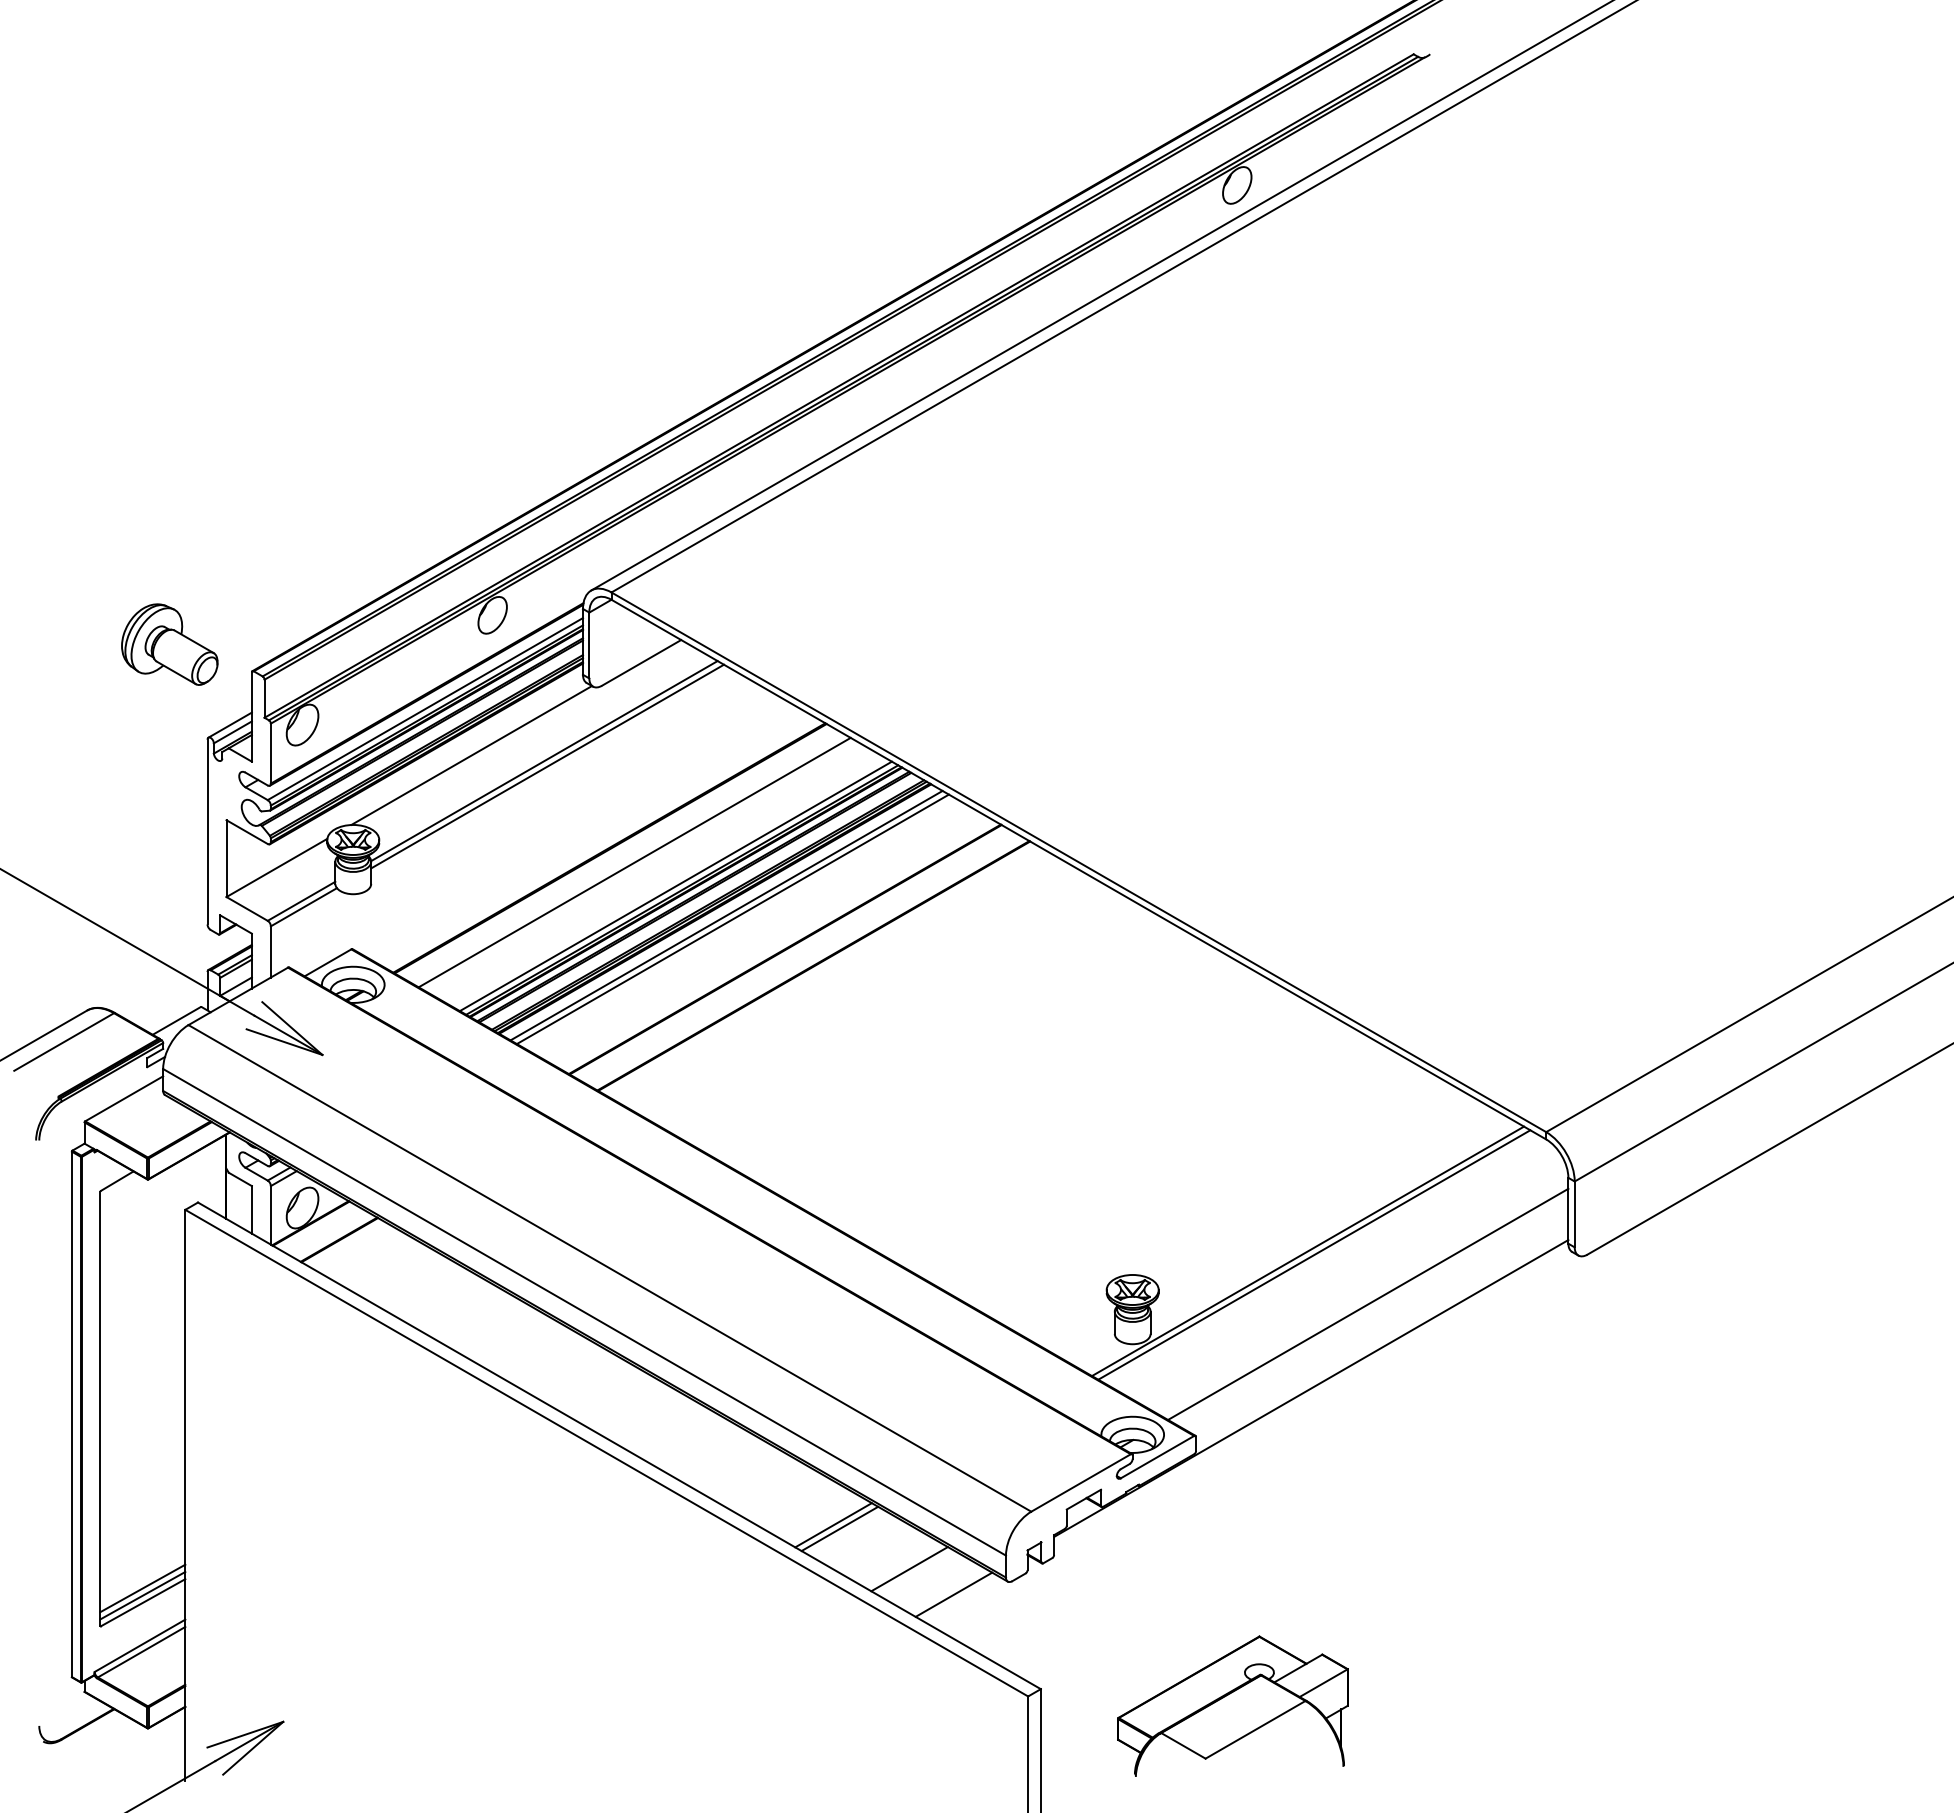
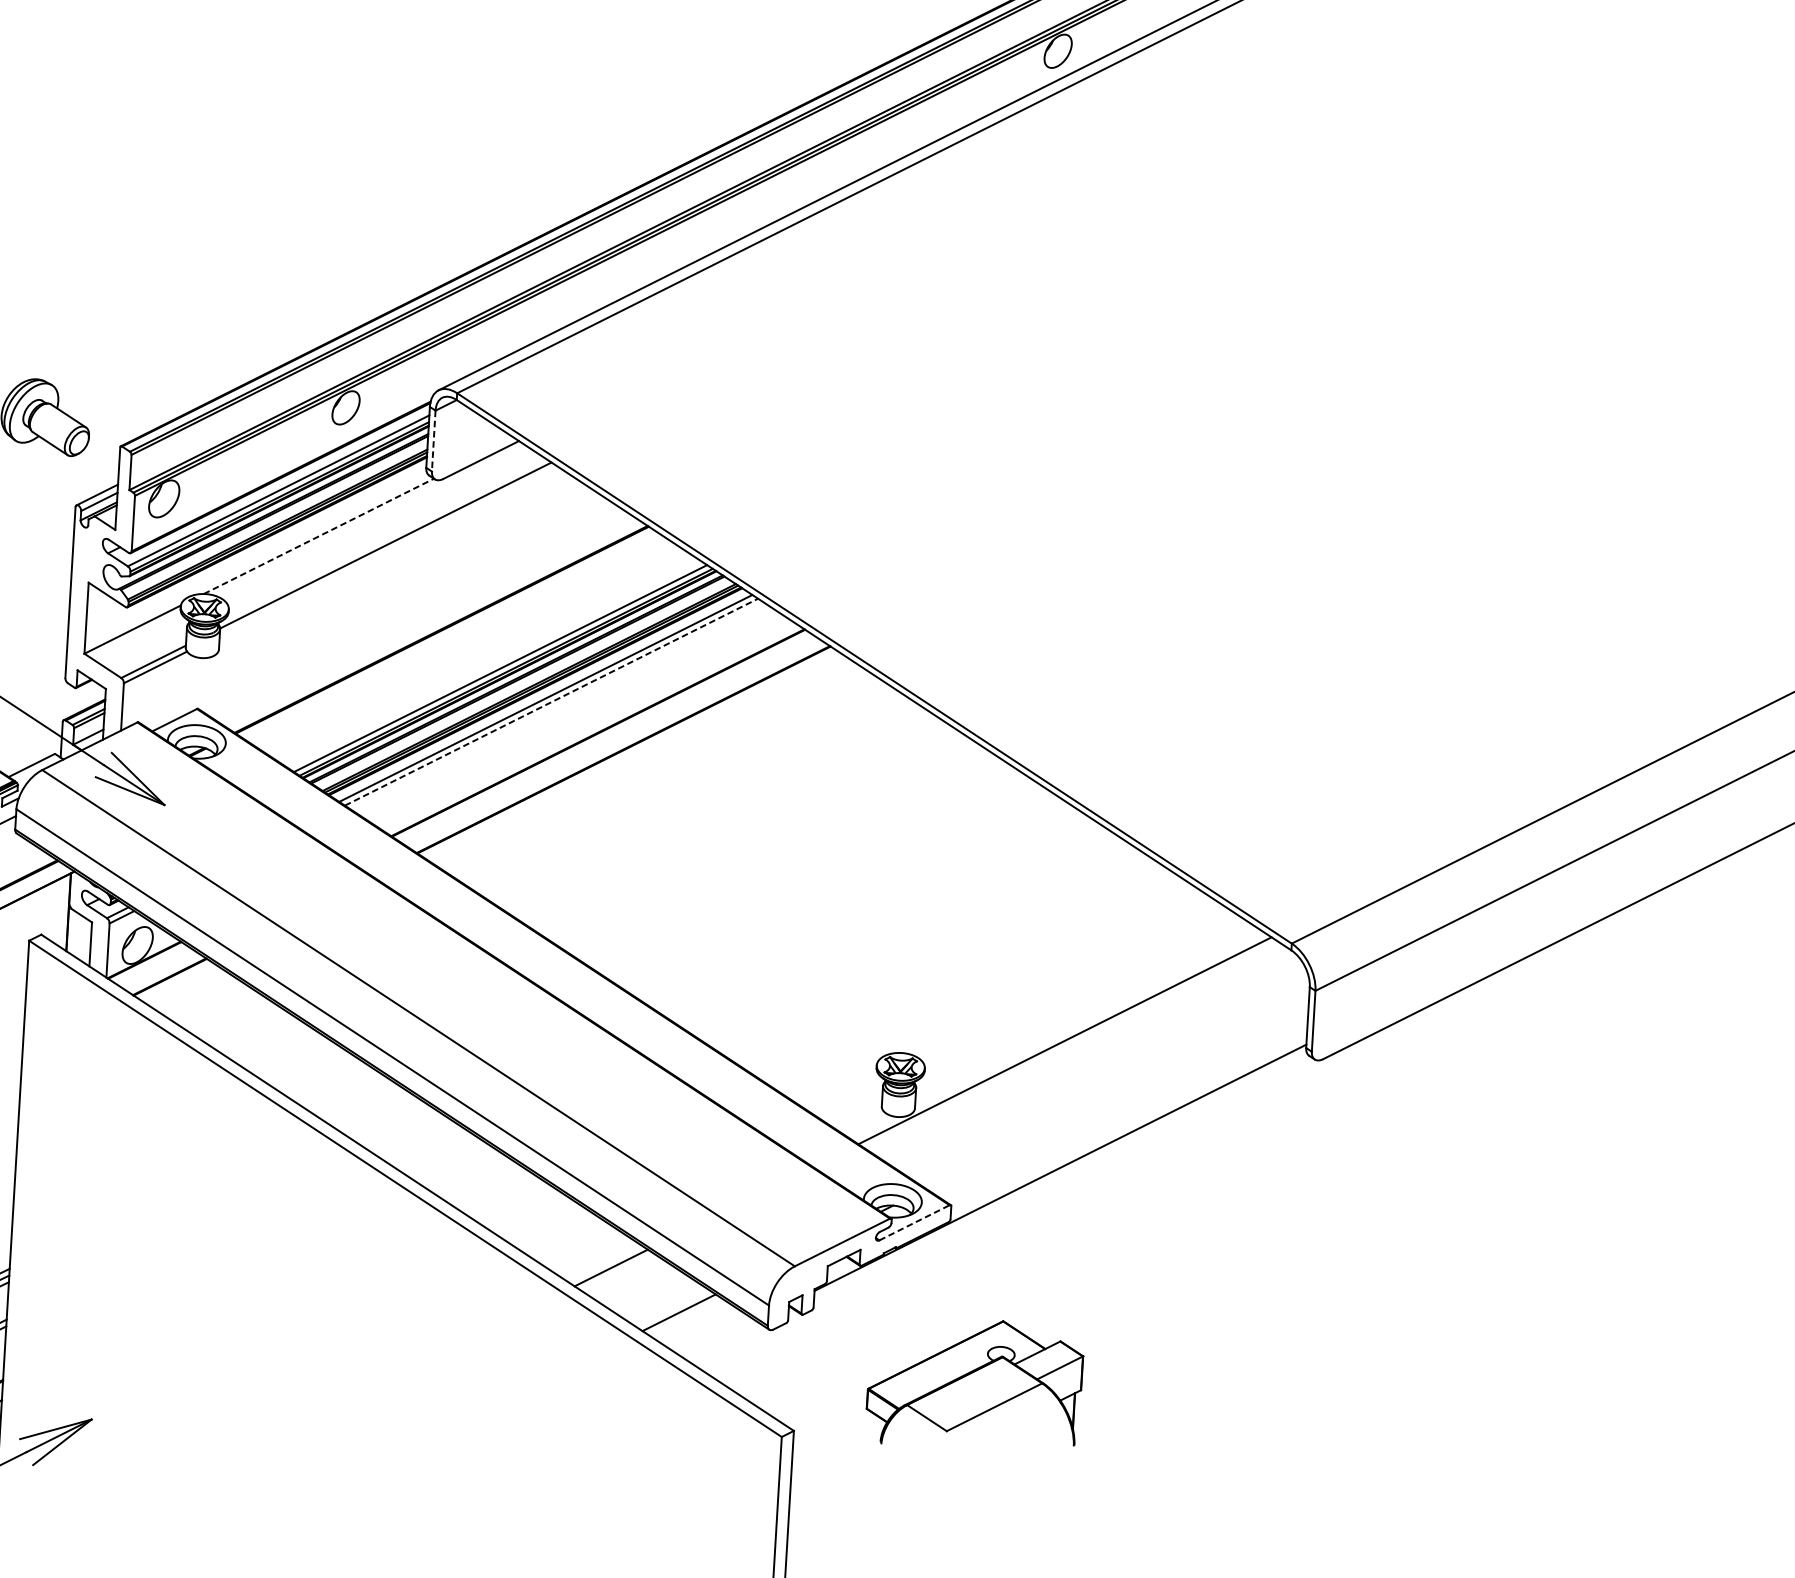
line: (589, 645) -> (433, 441), solid -> dashed
line: (471, 755) -> (318, 536), solid -> dashed
line: (547, 766) -> (388, 550), removed
line: (634, 862) -> (463, 644), removed
line: (733, 919) -> (552, 702), solid -> dashed
line: (1314, 1254) -> (1070, 1044), removed
line: (1368, 1303) -> (1118, 1092), removed
line: (1157, 1456) -> (914, 1222), solid -> dashed
line: (839, 1528) -> (616, 1271), removed
line: (953, 1594) -> (718, 1338), removed
part: (1232, 1705) -> (974, 1383), moved

